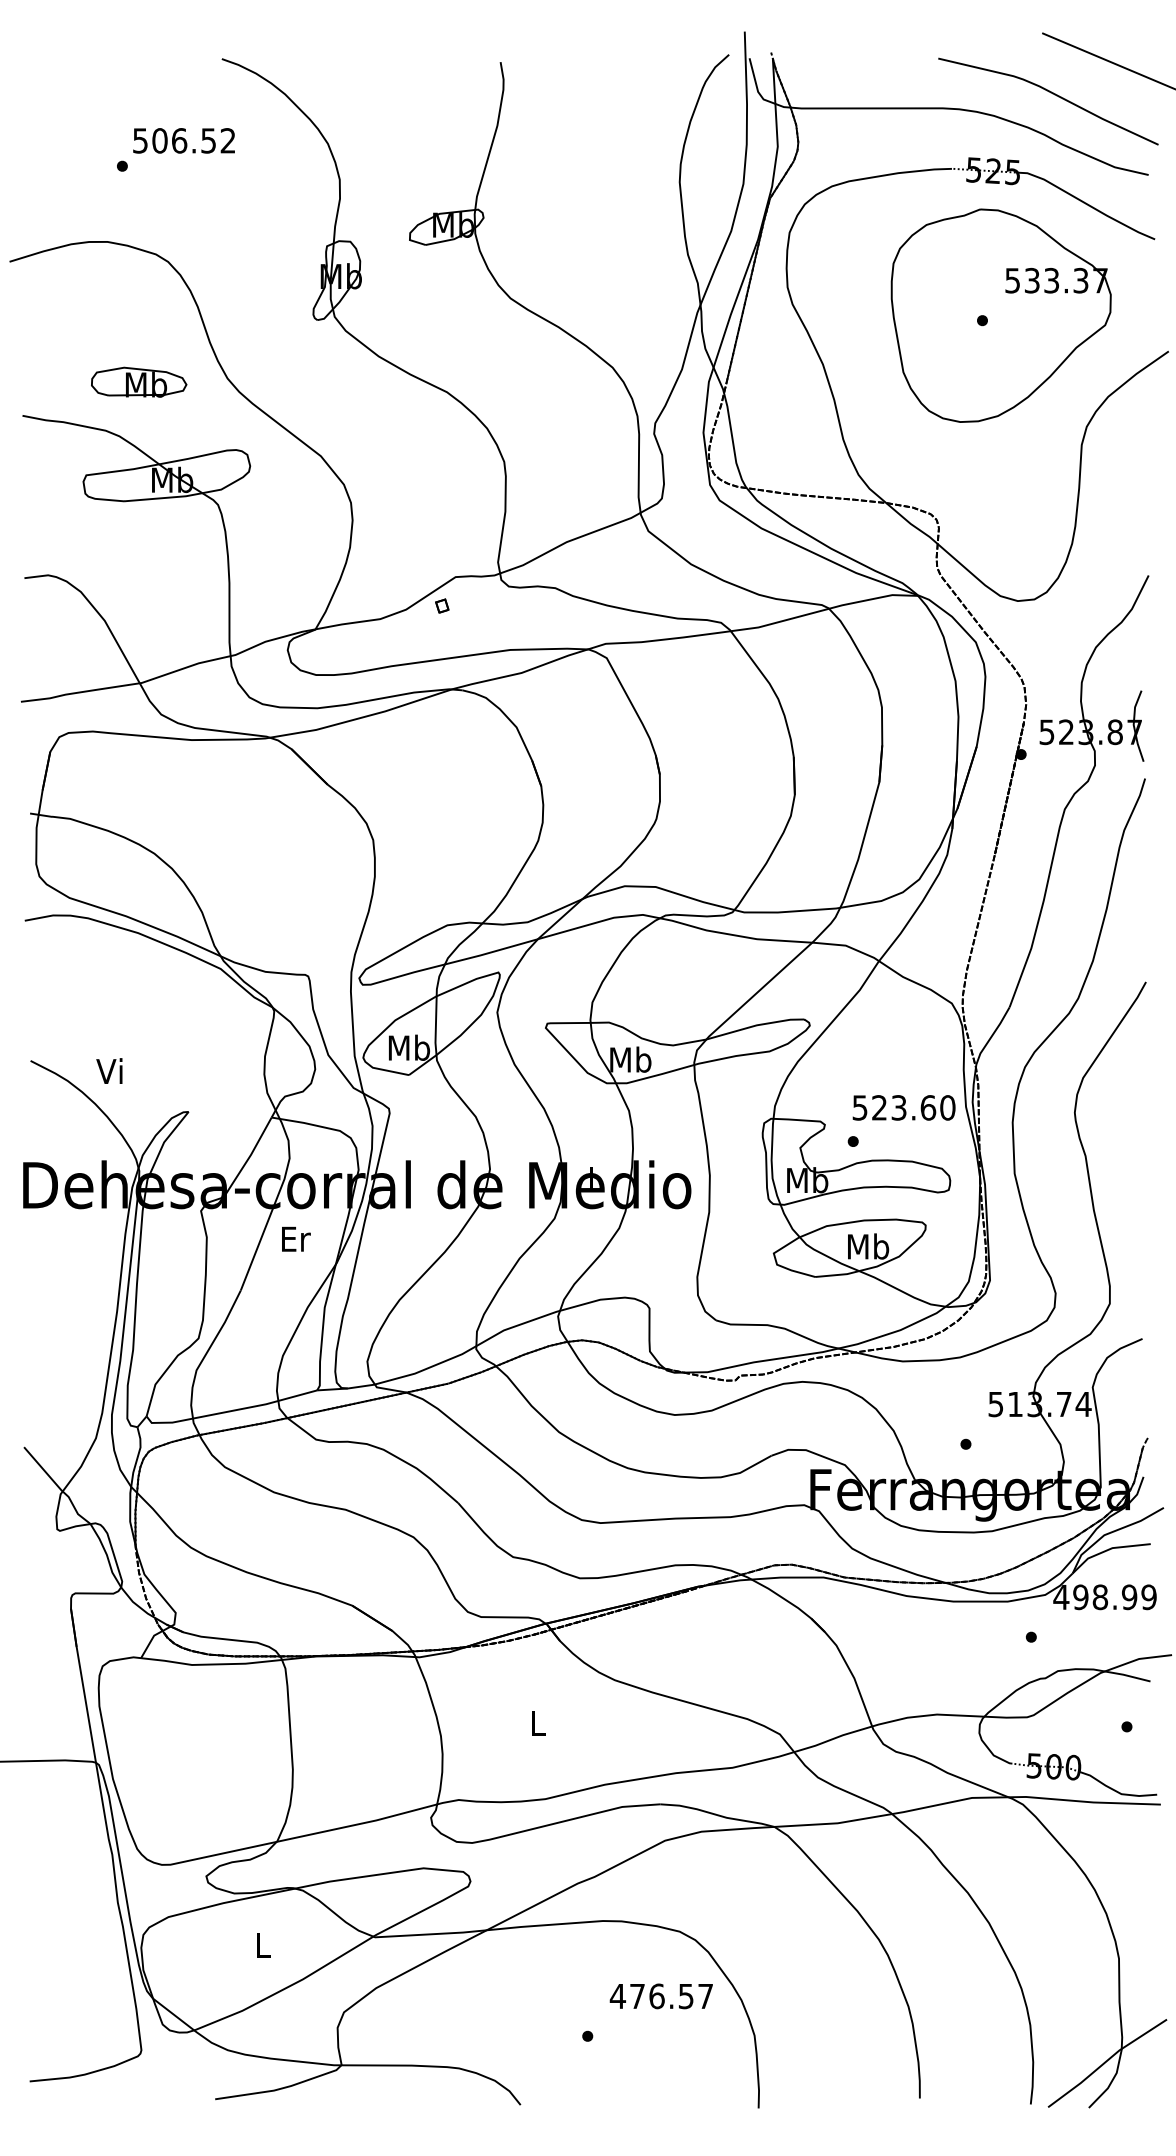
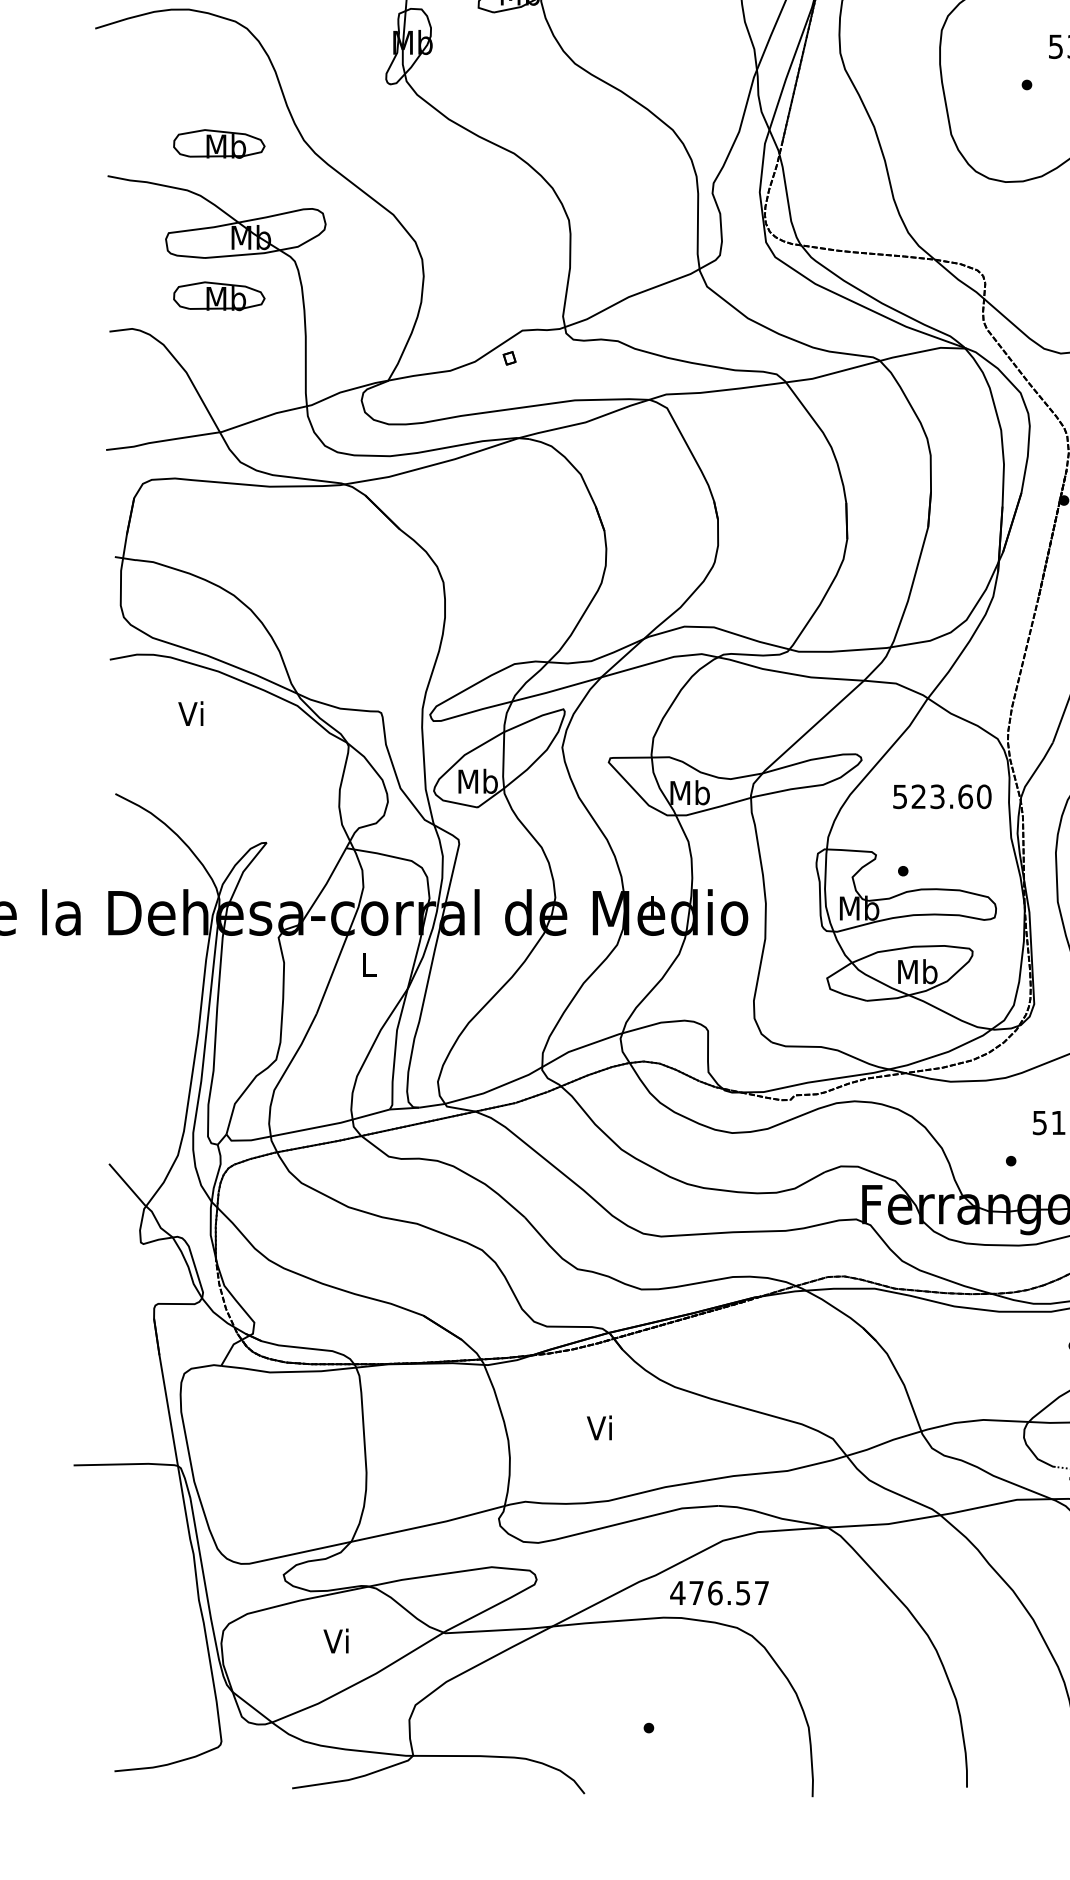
part: (139, 540) -> (219, 295), added
text: (109, 1070) -> (190, 713), moved
text: (903, 1107) -> (941, 796), moved
text: (296, 1238) -> (370, 964), Er -> L
text: (536, 1722) -> (599, 1427), L -> Vi
text: (261, 1945) -> (336, 1641), L -> Vi
text: (660, 1996) -> (718, 1593), moved

